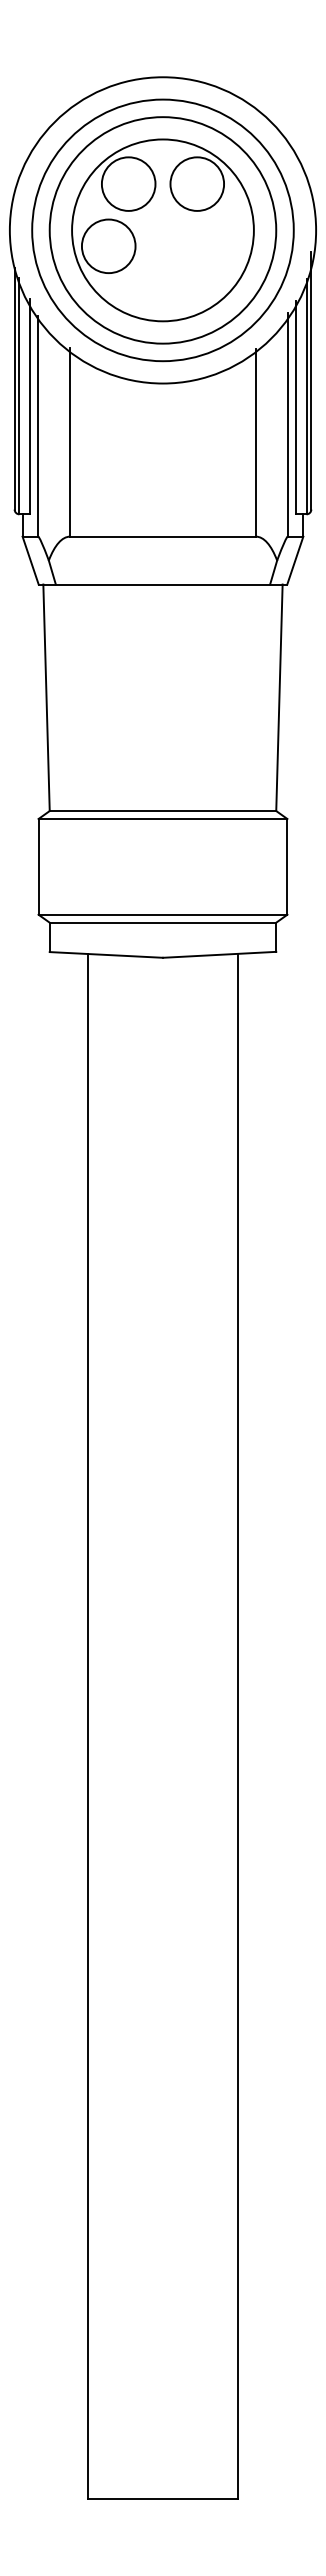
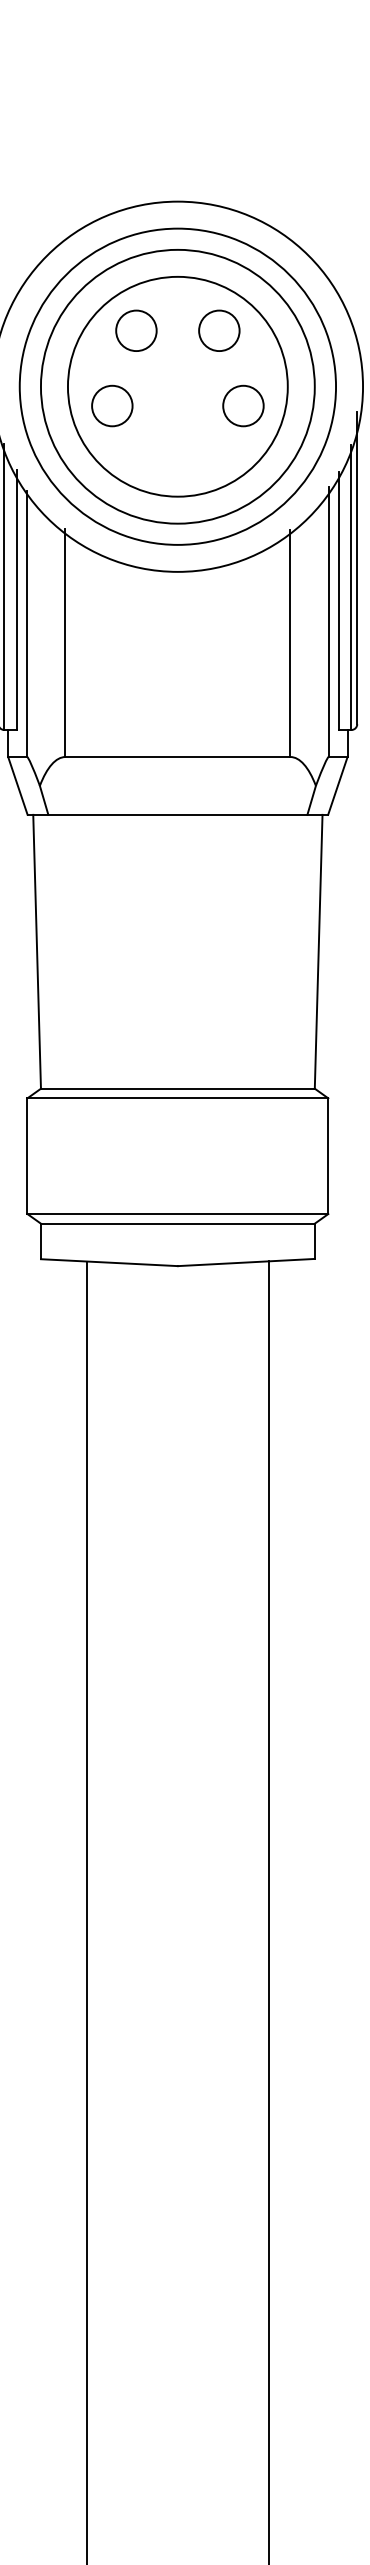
circle: (128, 183) -> (136, 330), size x0.62
circle: (197, 183) -> (219, 330), size x0.62
circle: (216, 245) -> (242, 405), added
circle: (108, 246) -> (112, 406), size x0.62

